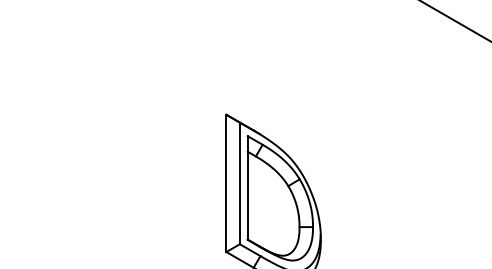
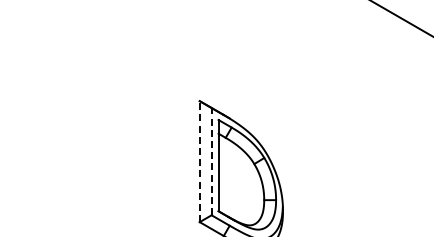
line: (226, 183) -> (199, 161), solid -> dashed
line: (239, 183) -> (211, 161), solid -> dashed

